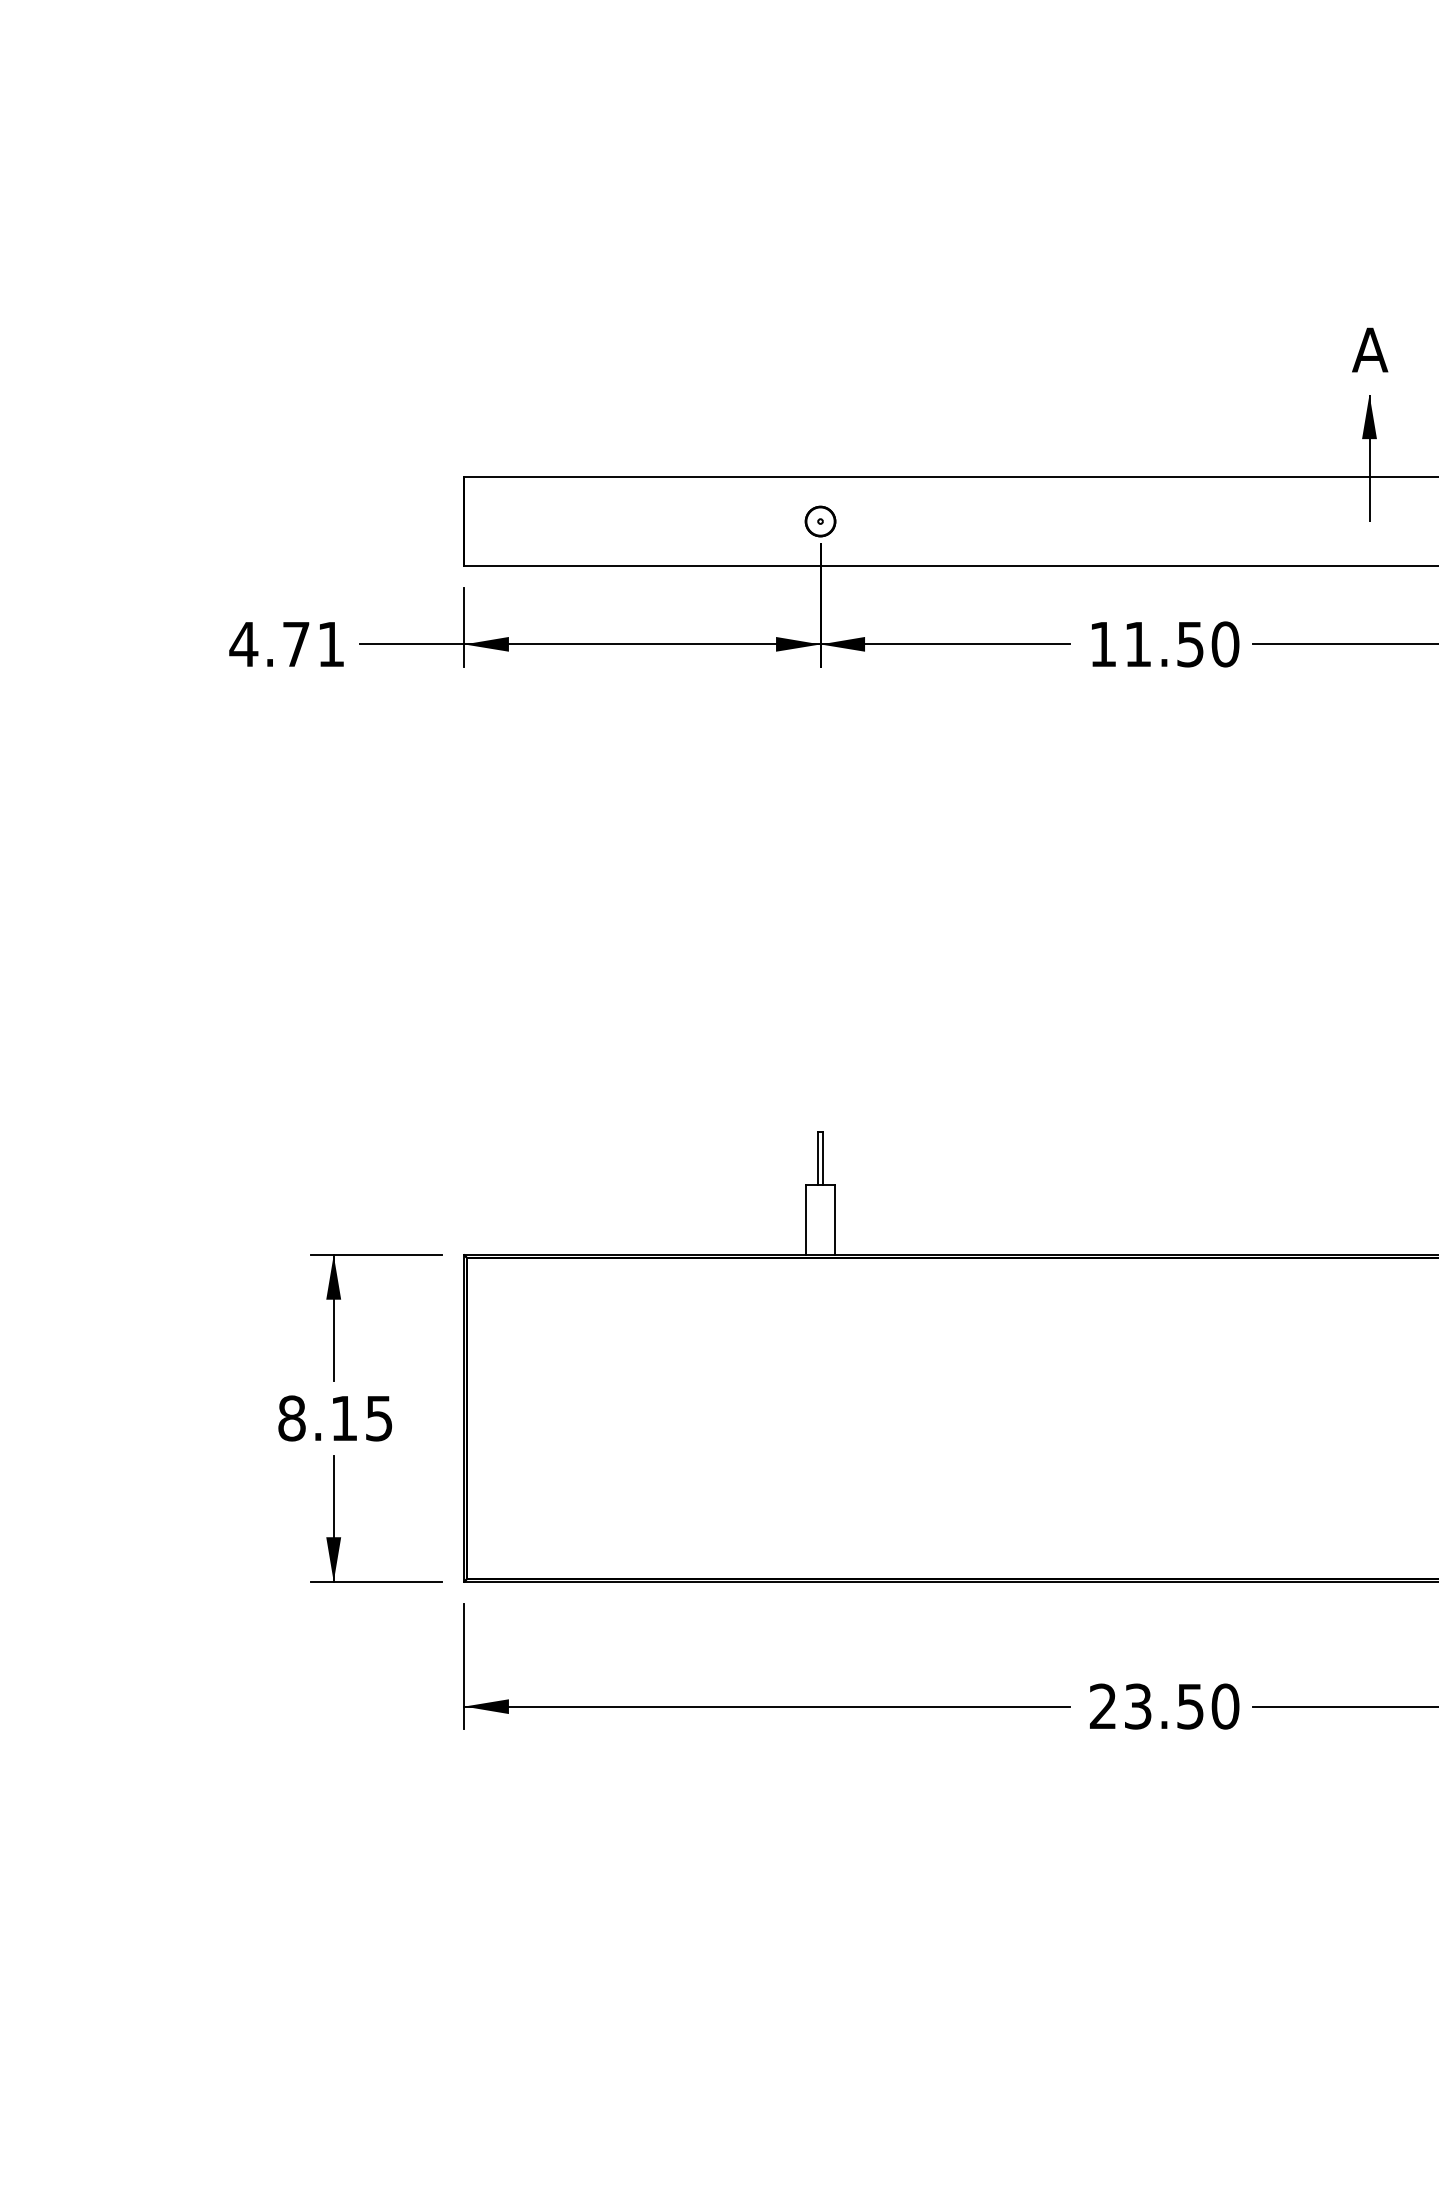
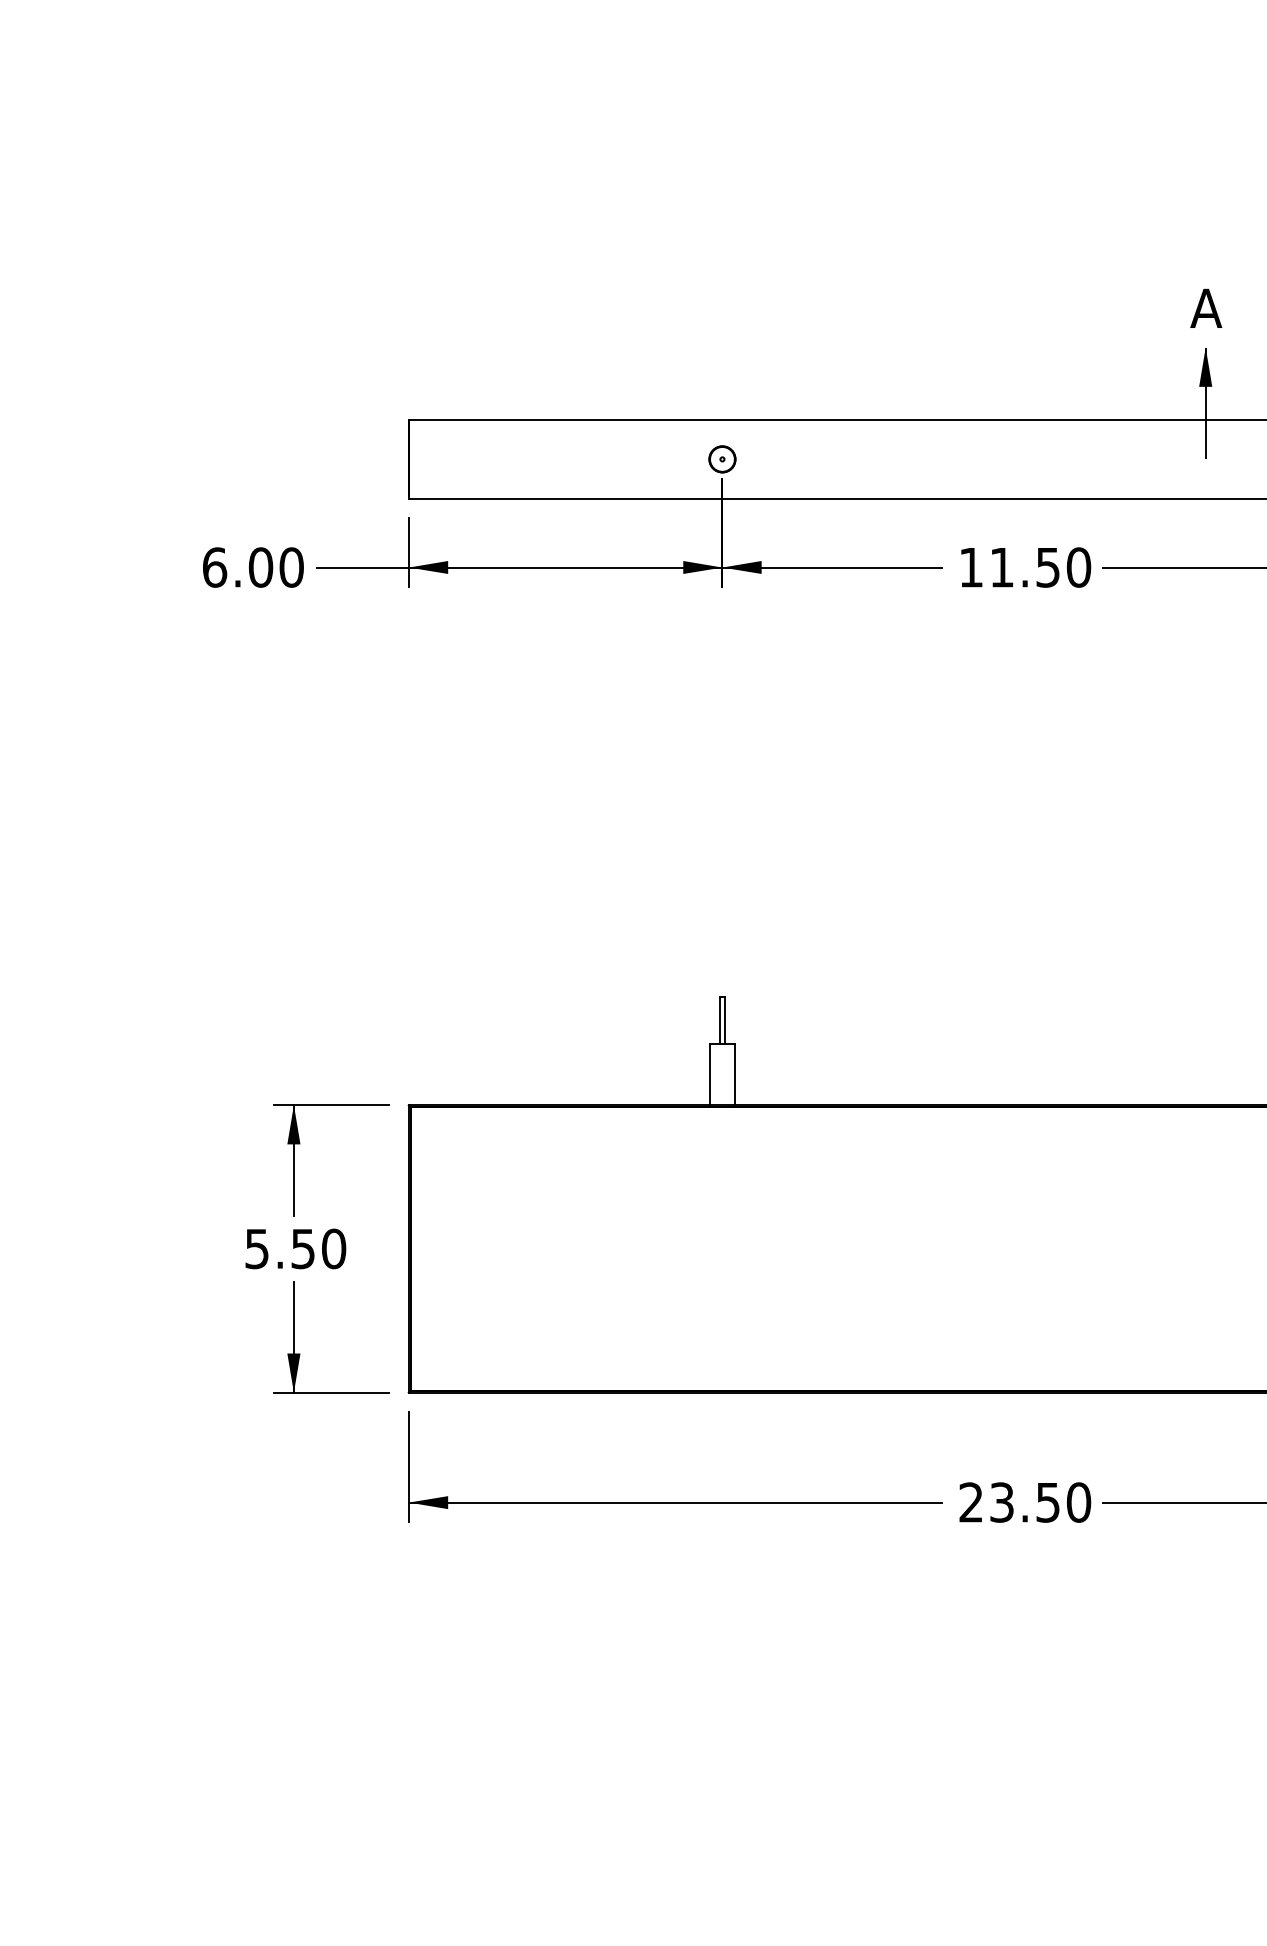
text: (287, 644) -> (253, 567), 4.71 -> 6.00
text: (335, 1418) -> (295, 1248), 8.15 -> 5.50

